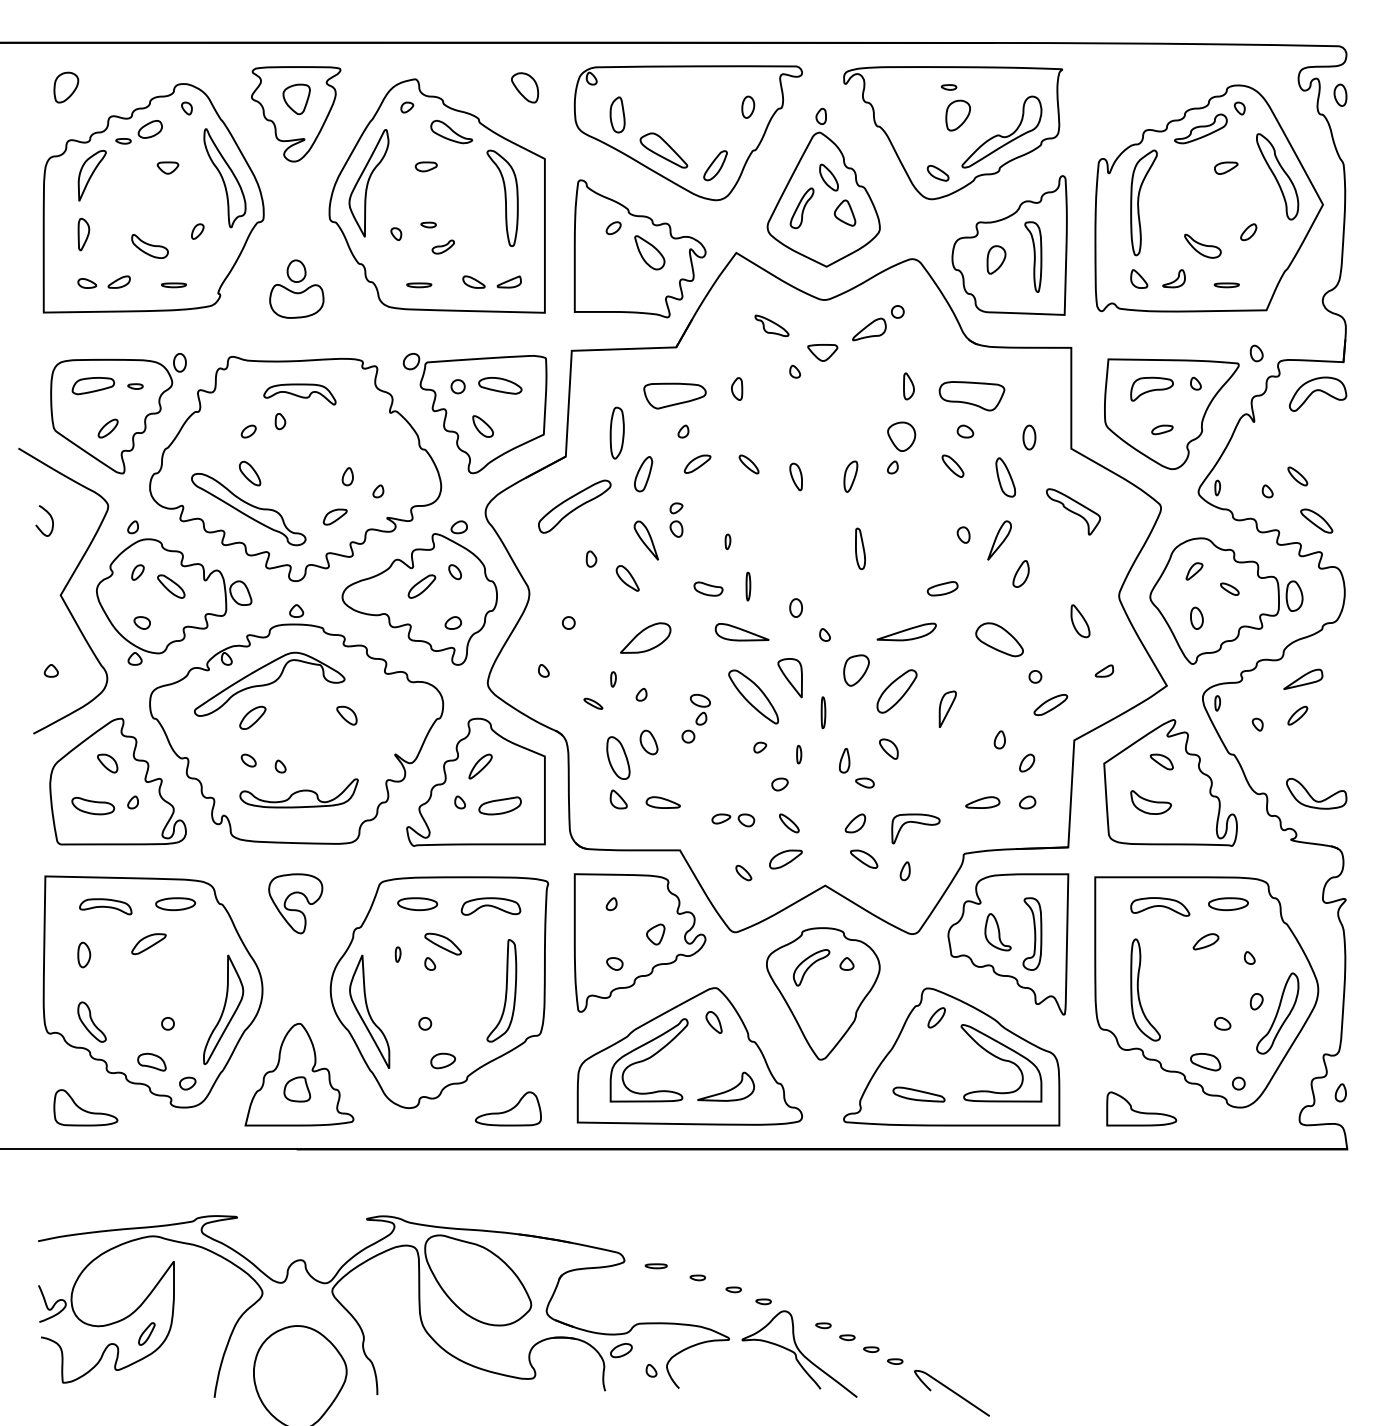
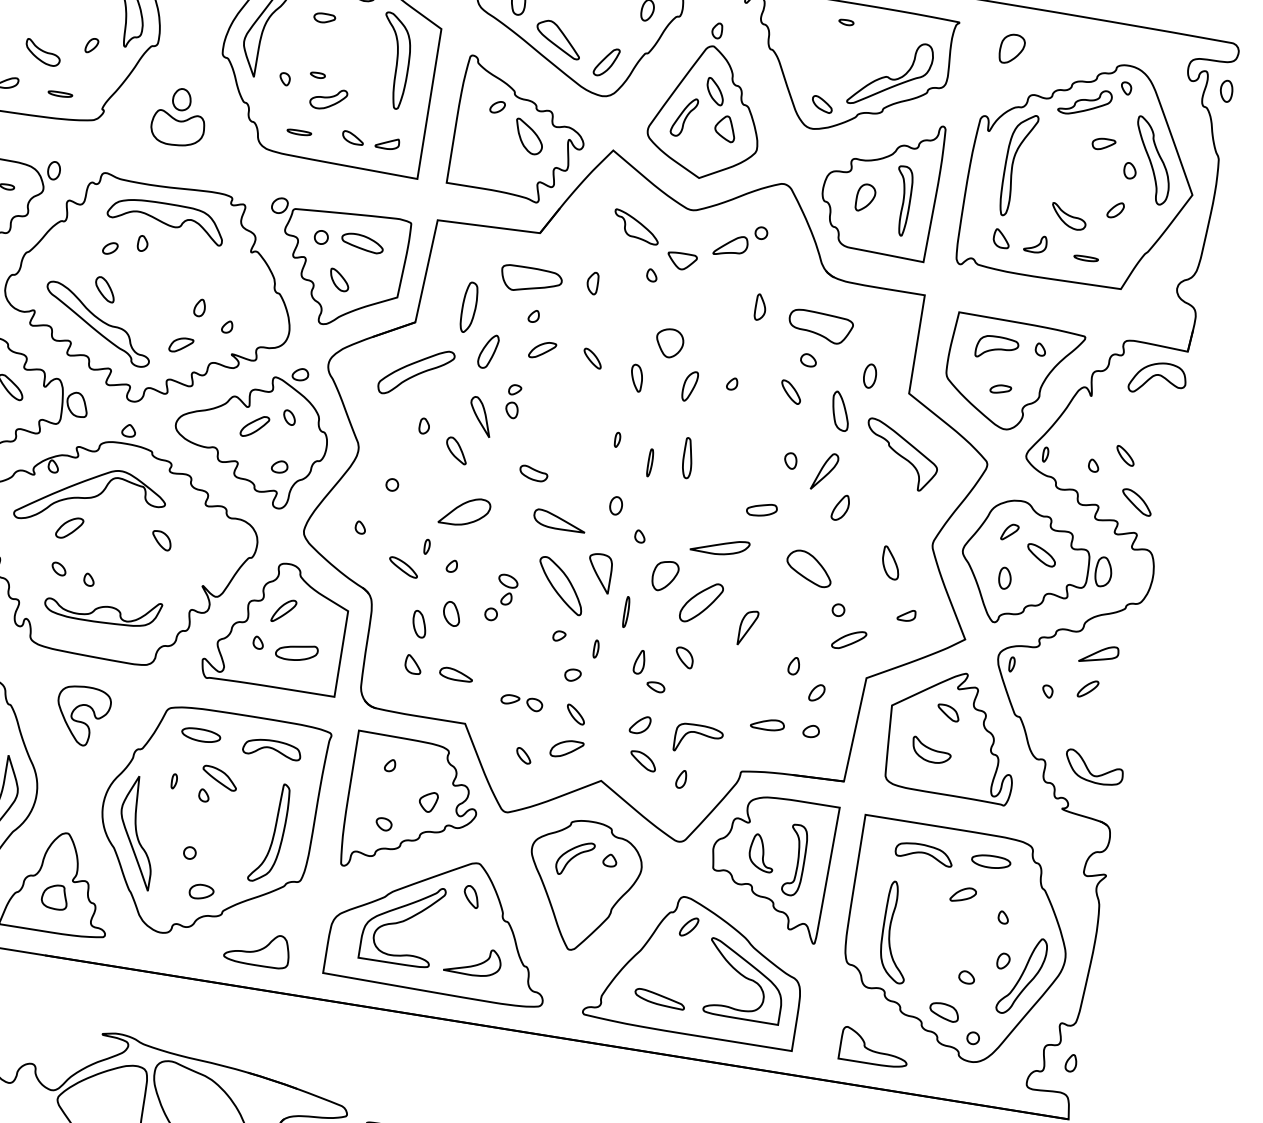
part: (957, 115) -> (1011, 48), moved
part: (443, 246) -> (328, 98), size x1.67
part: (771, 325) -> (636, 226), size x1.43
part: (1256, 353) -> (1129, 170), moved
part: (299, 394) -> (165, 220), size x1.67
part: (901, 436) -> (669, 342), moved
part: (1073, 511) -> (901, 455), size x1.43
part: (727, 541) -> (617, 439), moved
part: (748, 586) -> (650, 462), moved
part: (1229, 588) -> (1041, 554), size x1.67
part: (593, 703) -> (403, 567), size x1.67
part: (618, 757) -> (419, 623), size x0.62

